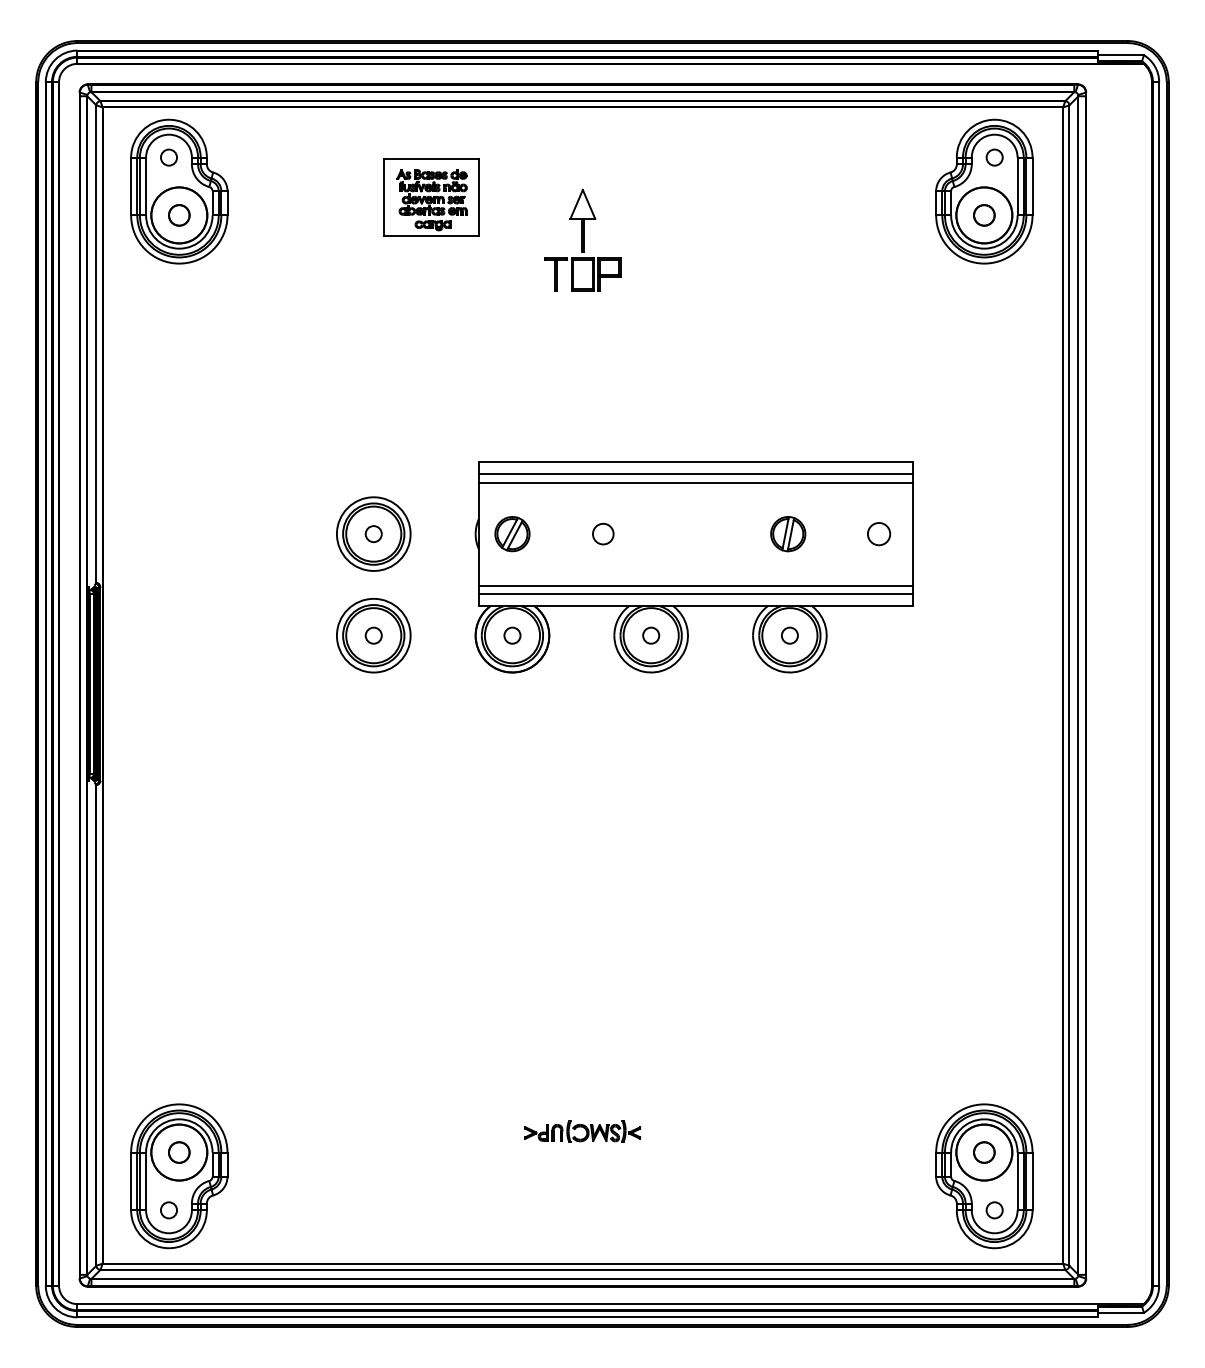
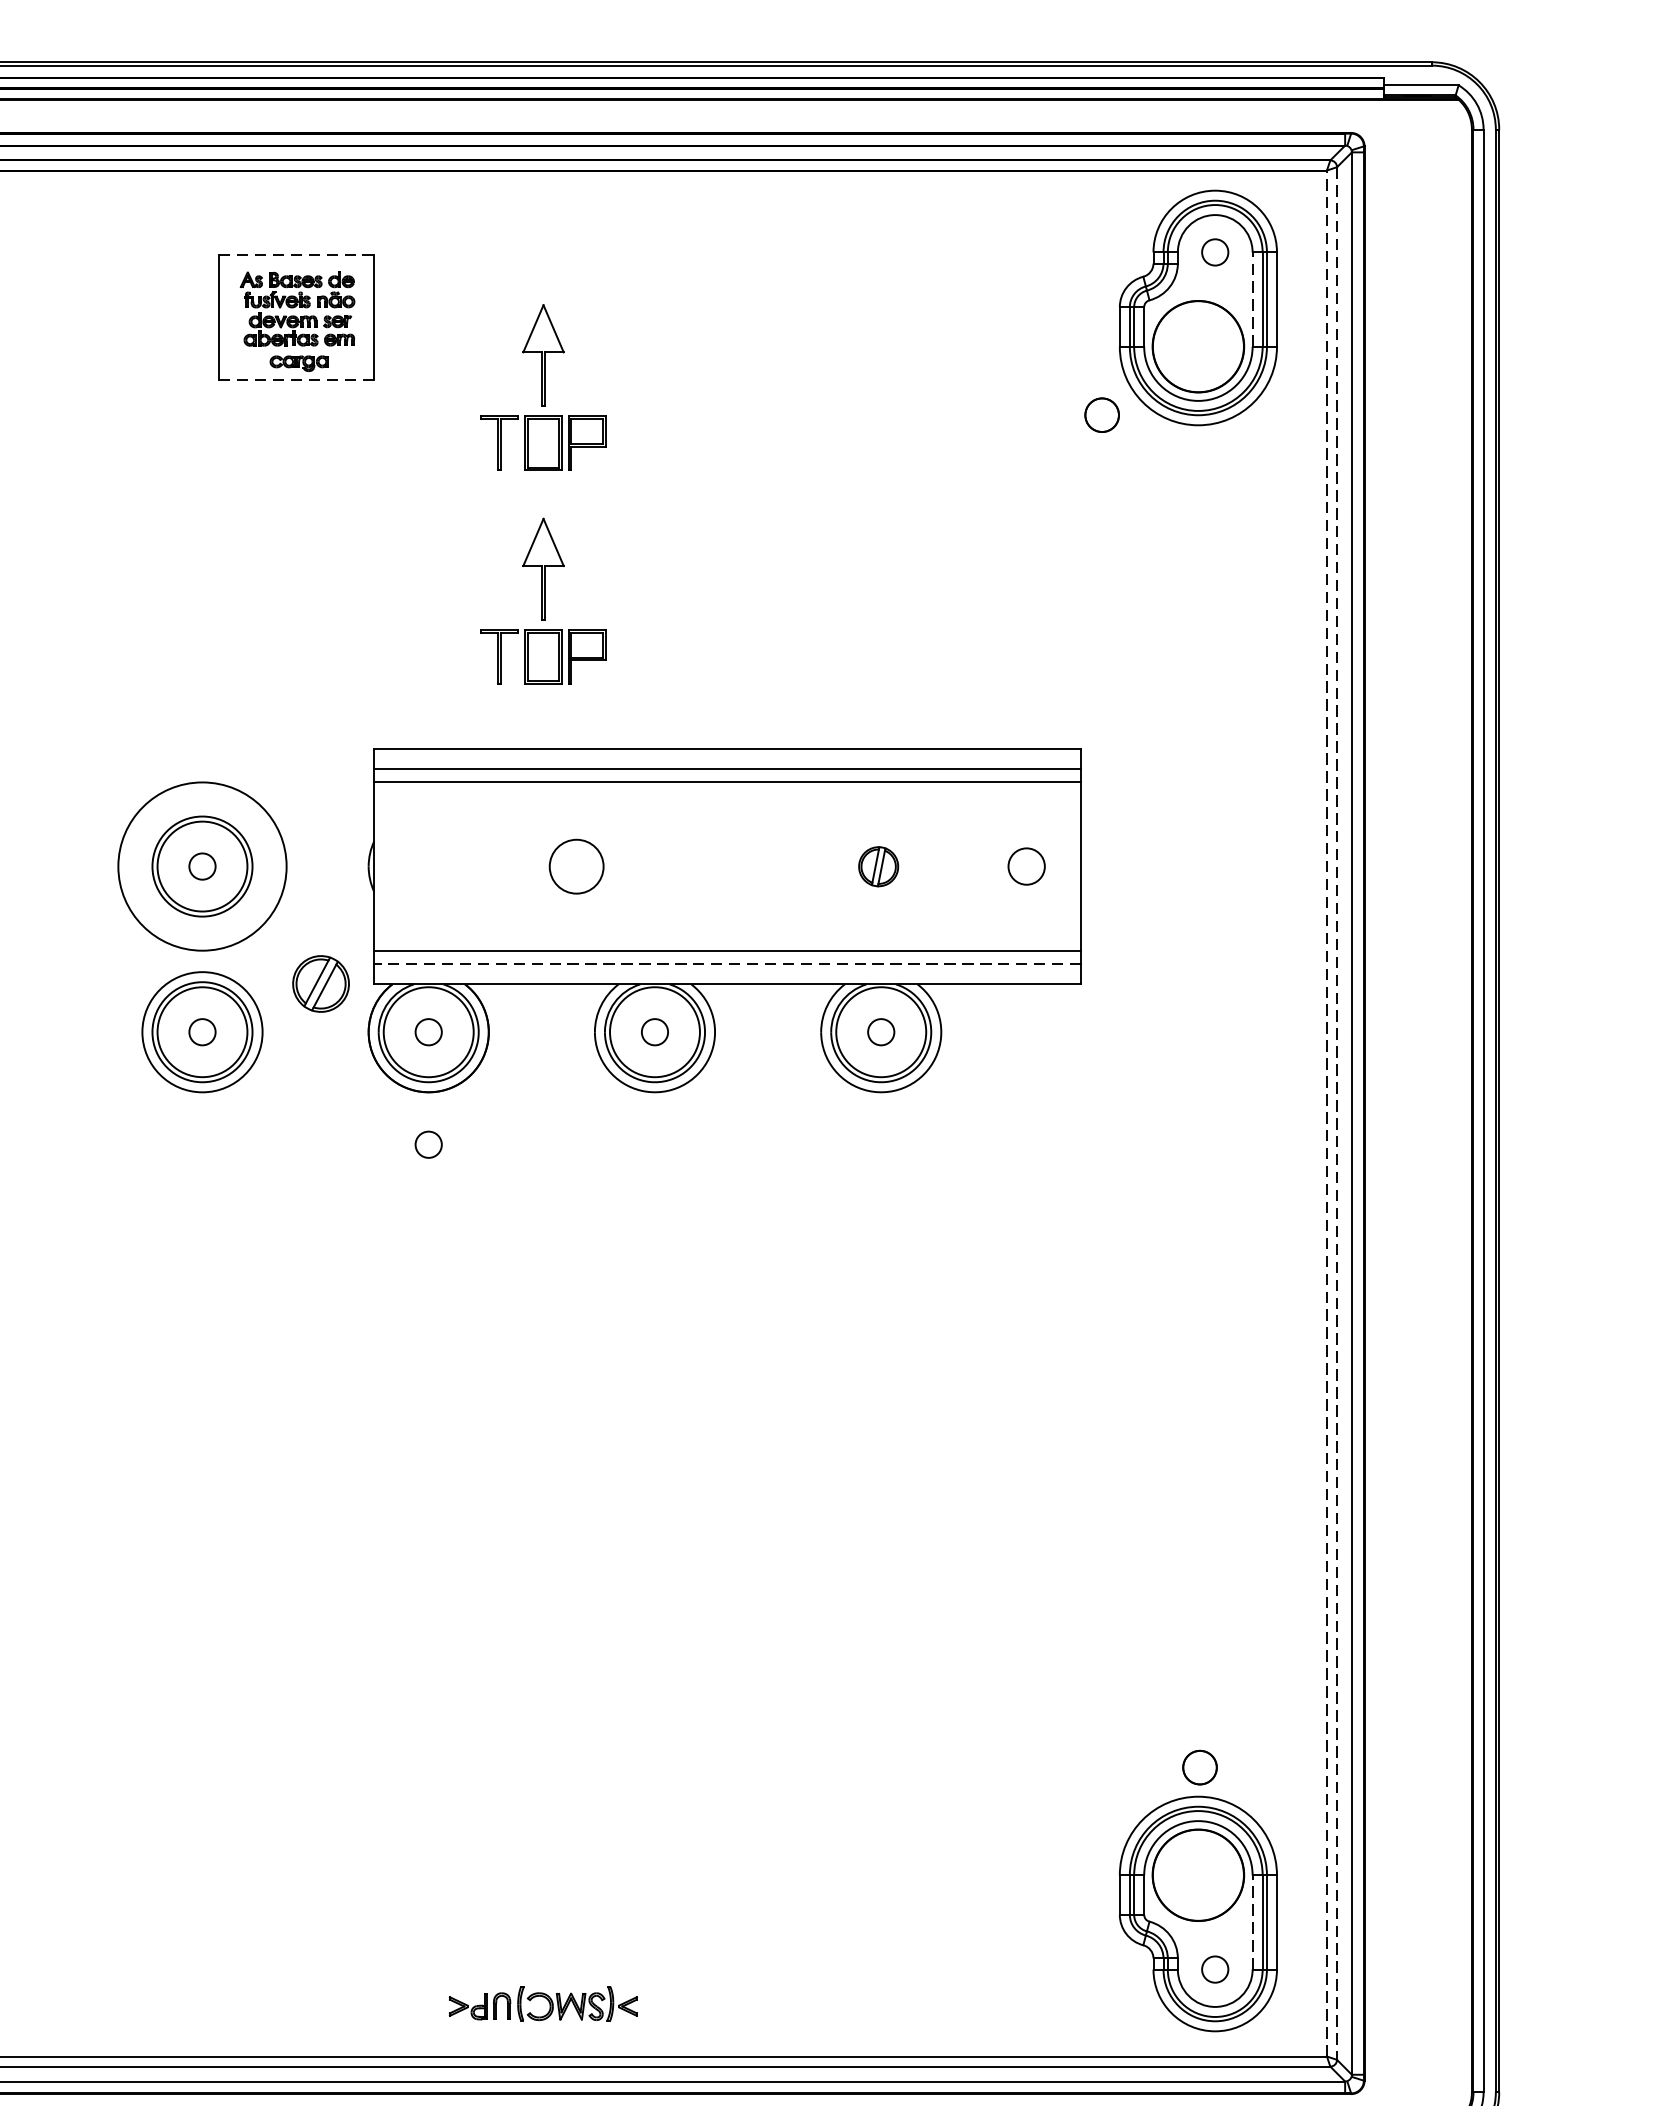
line: (430, 159) -> (295, 255), solid -> dashed
line: (1017, 186) -> (1252, 299), solid -> dashed
circle: (984, 215) -> (1102, 415), moved
line: (431, 235) -> (296, 379), solid -> dashed
part: (582, 370) -> (542, 599), added
circle: (373, 533) -> (202, 865), size x1.4
circle: (603, 533) -> (577, 865), size x1.6
part: (512, 534) -> (321, 984), moved
part: (788, 534) -> (878, 867), size x0.7
line: (695, 594) -> (727, 965), solid -> dashed
line: (1063, 685) -> (1327, 1113), solid -> dashed
line: (1069, 686) -> (1337, 1115), solid -> dashed
circle: (512, 704) -> (428, 1144), added
part: (582, 1131) -> (542, 2004), moved
circle: (984, 1152) -> (1200, 1767), moved
line: (1017, 1181) -> (1252, 1922), solid -> dashed

